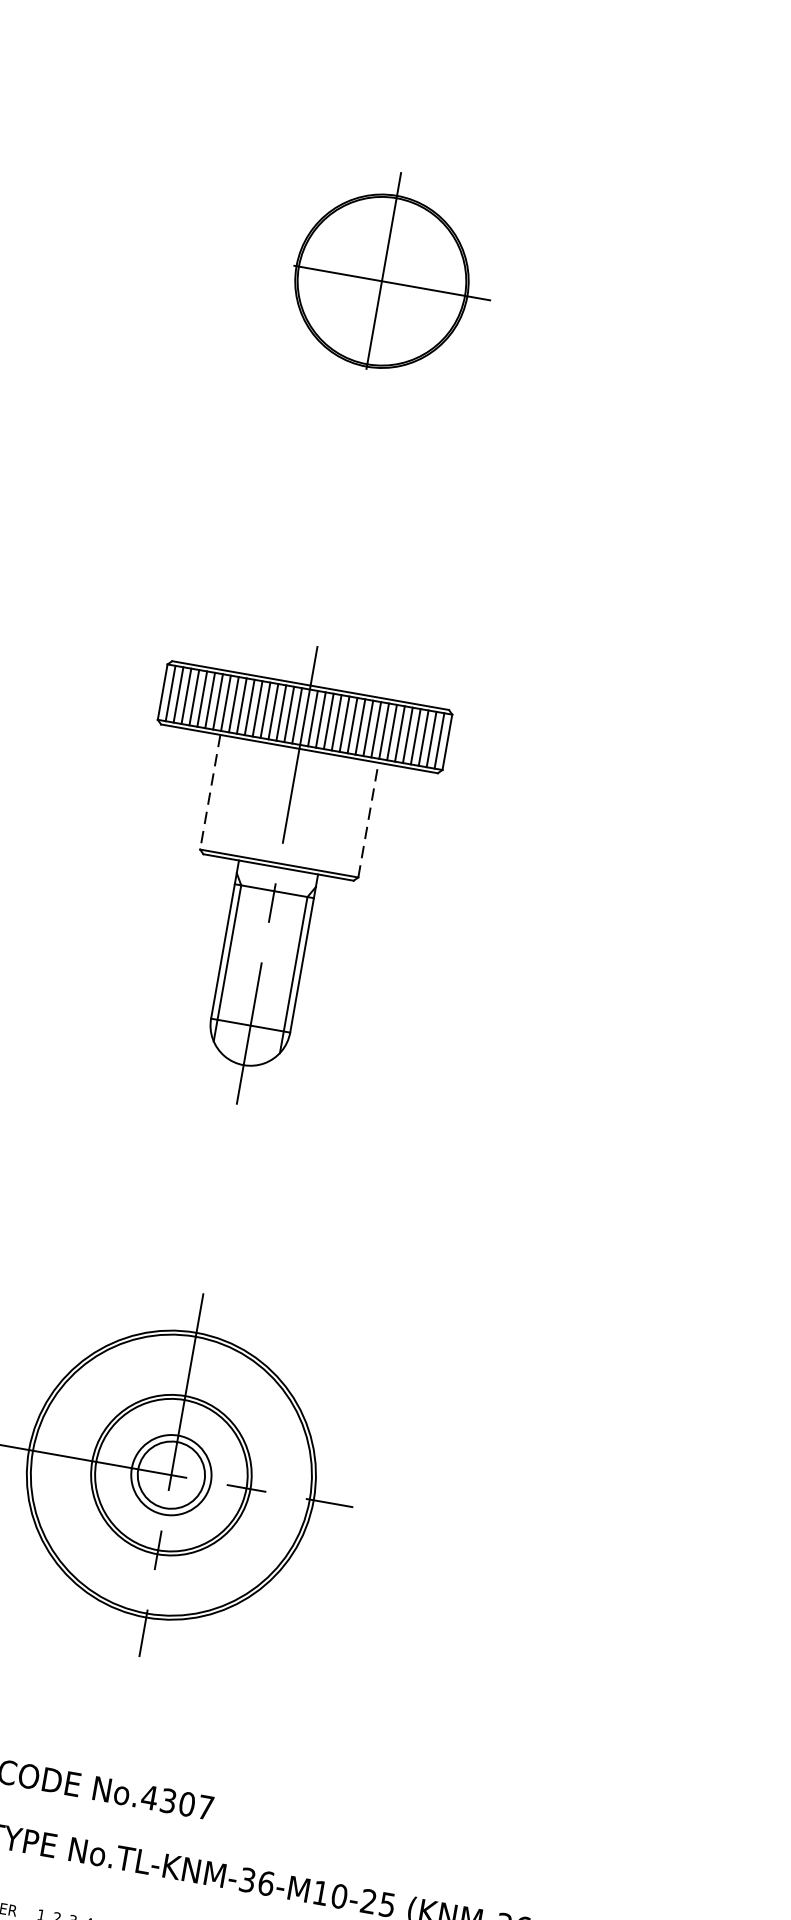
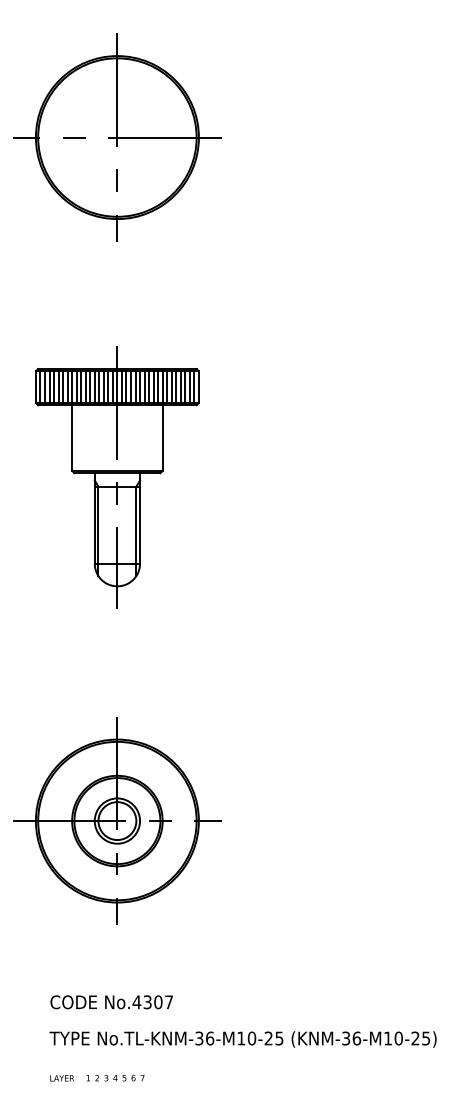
part: (382, 281) -> (117, 137), size x1.67
line: (210, 793) -> (72, 438), dashed -> solid
line: (367, 820) -> (162, 438), dashed -> solid

